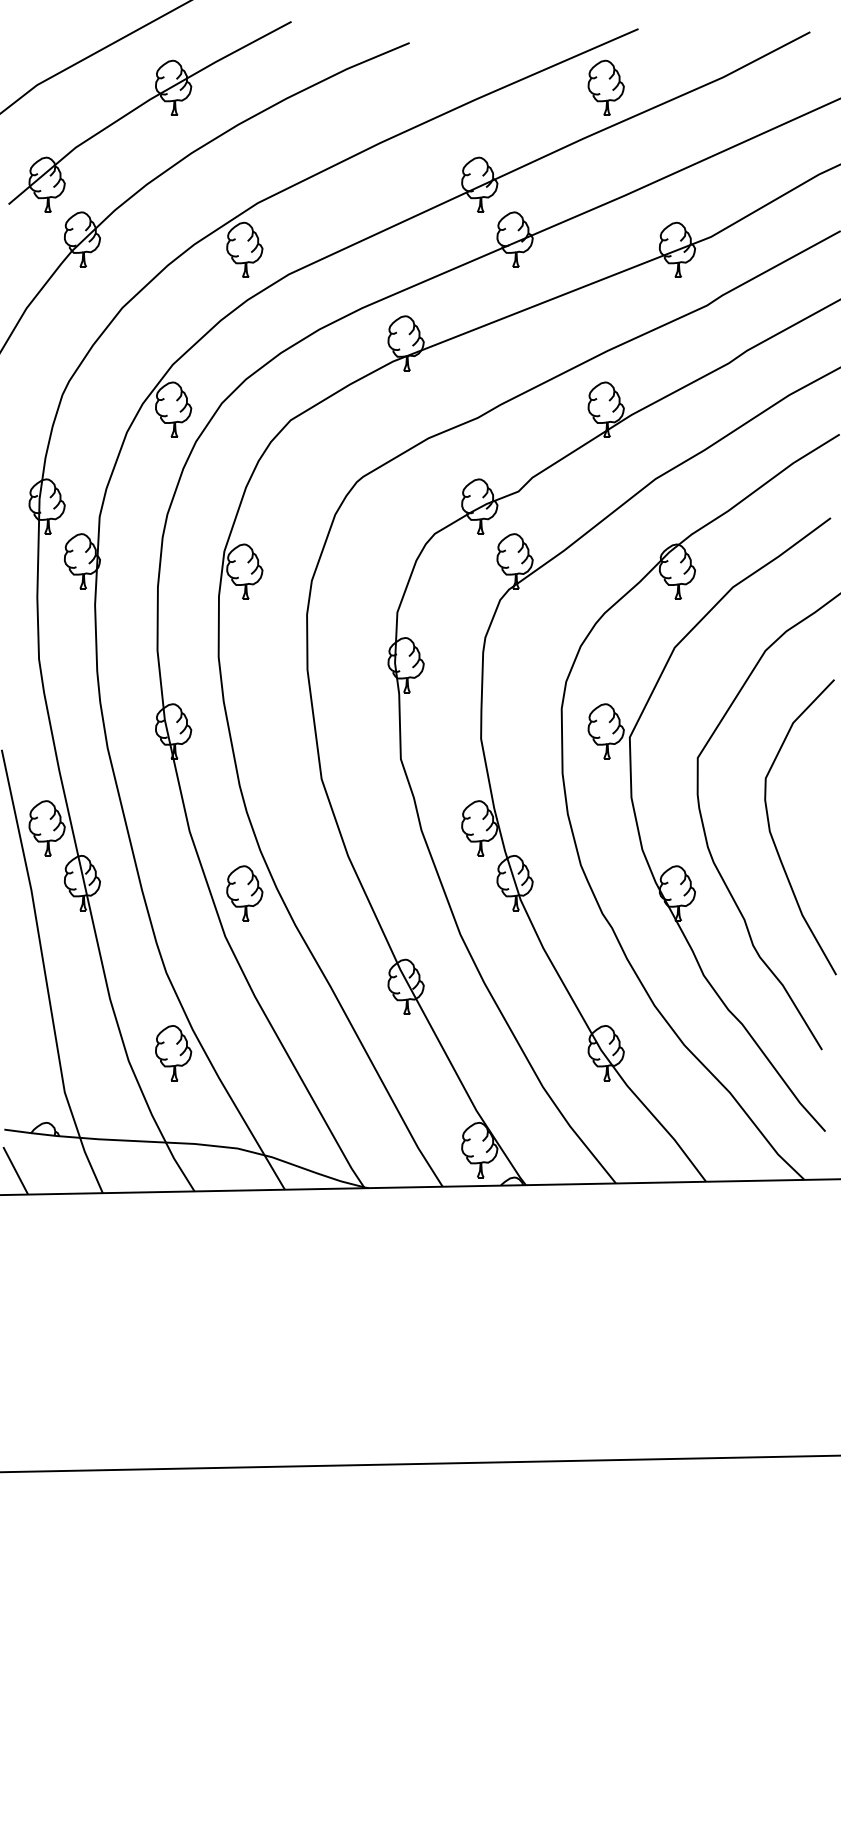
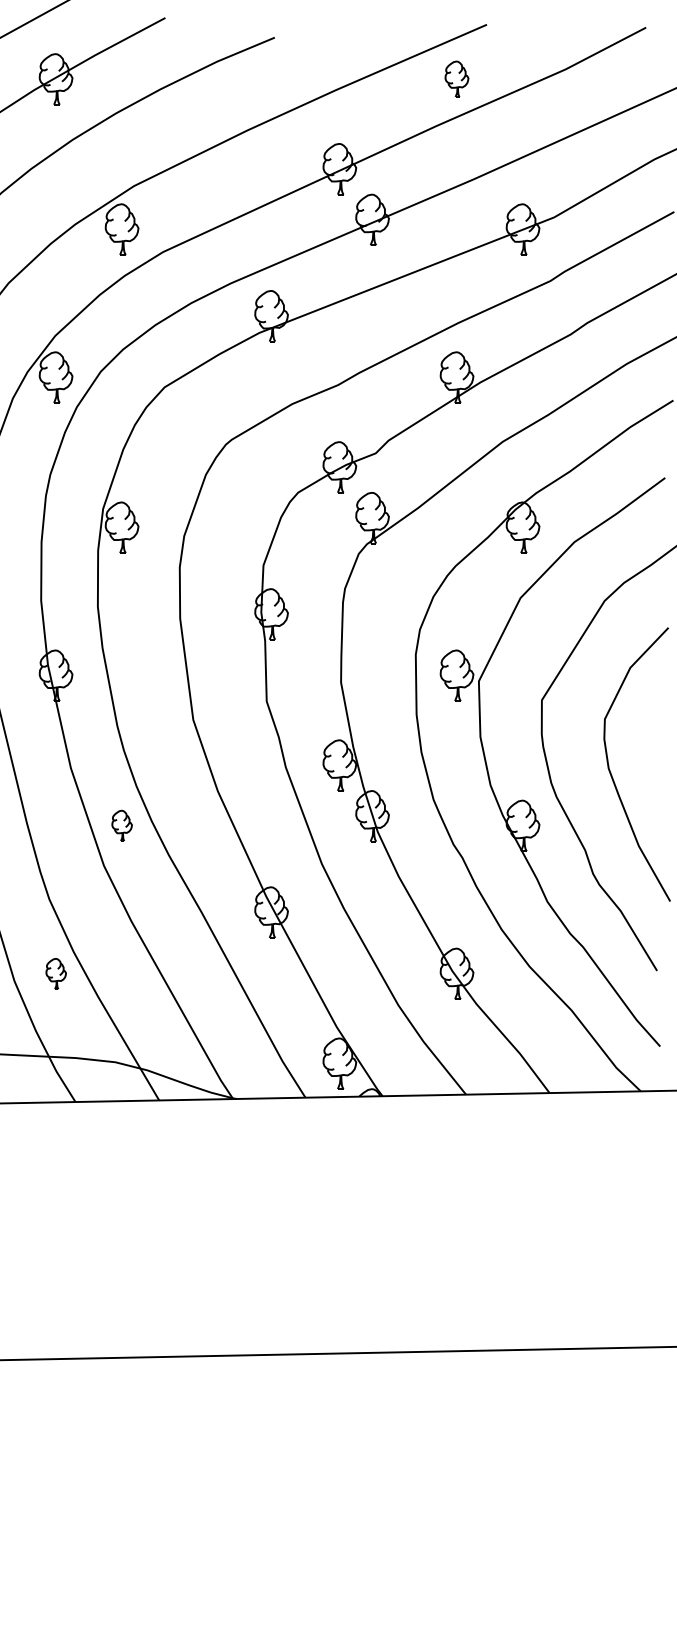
part: (605, 87) -> (456, 78), size x0.7
part: (244, 893) -> (121, 825), size x0.6
part: (173, 1053) -> (55, 974), size x0.6

